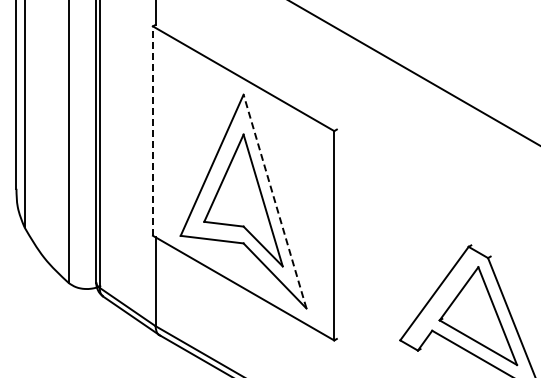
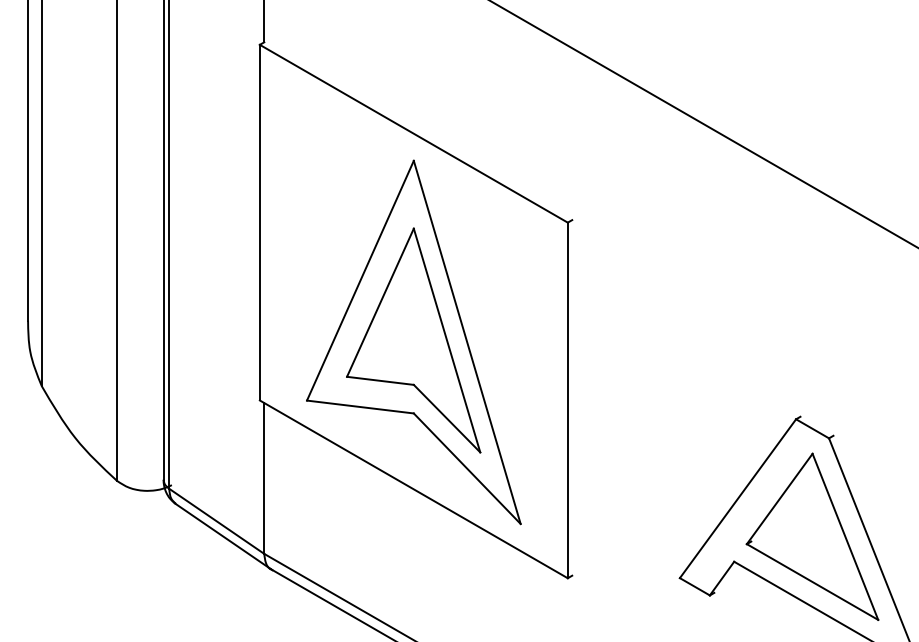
line: (152, 131) -> (259, 223), dashed -> solid
line: (274, 201) -> (466, 342), dashed -> solid

